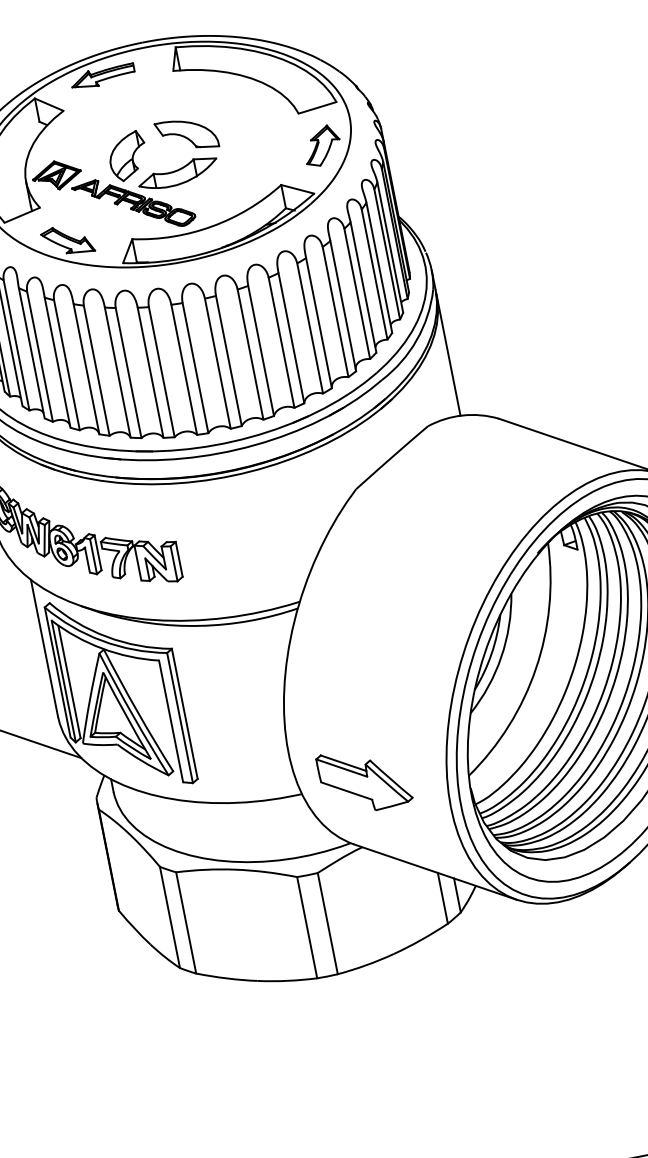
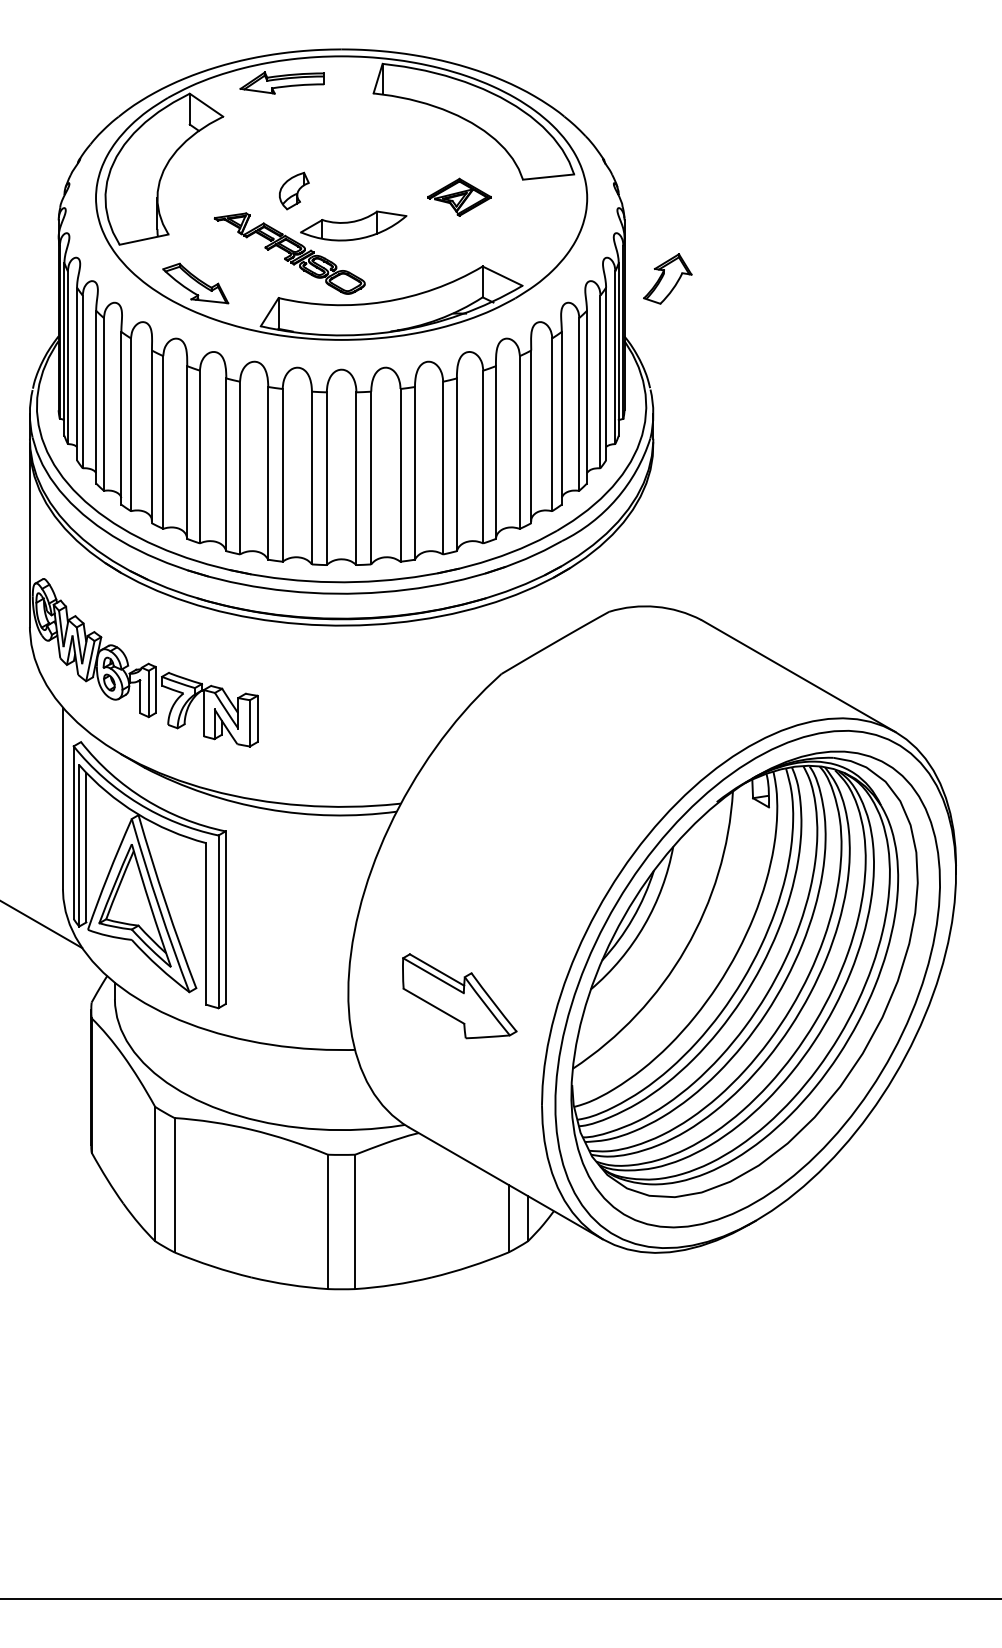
part: (186, 134) -> (374, 178), removed
part: (321, 145) -> (667, 278), moved
part: (128, 155) -> (294, 190), size x0.6
part: (56, 174) -> (459, 196), moved
line: (448, 354) -> (653, 525), removed
part: (364, 779) -> (459, 996), moved

